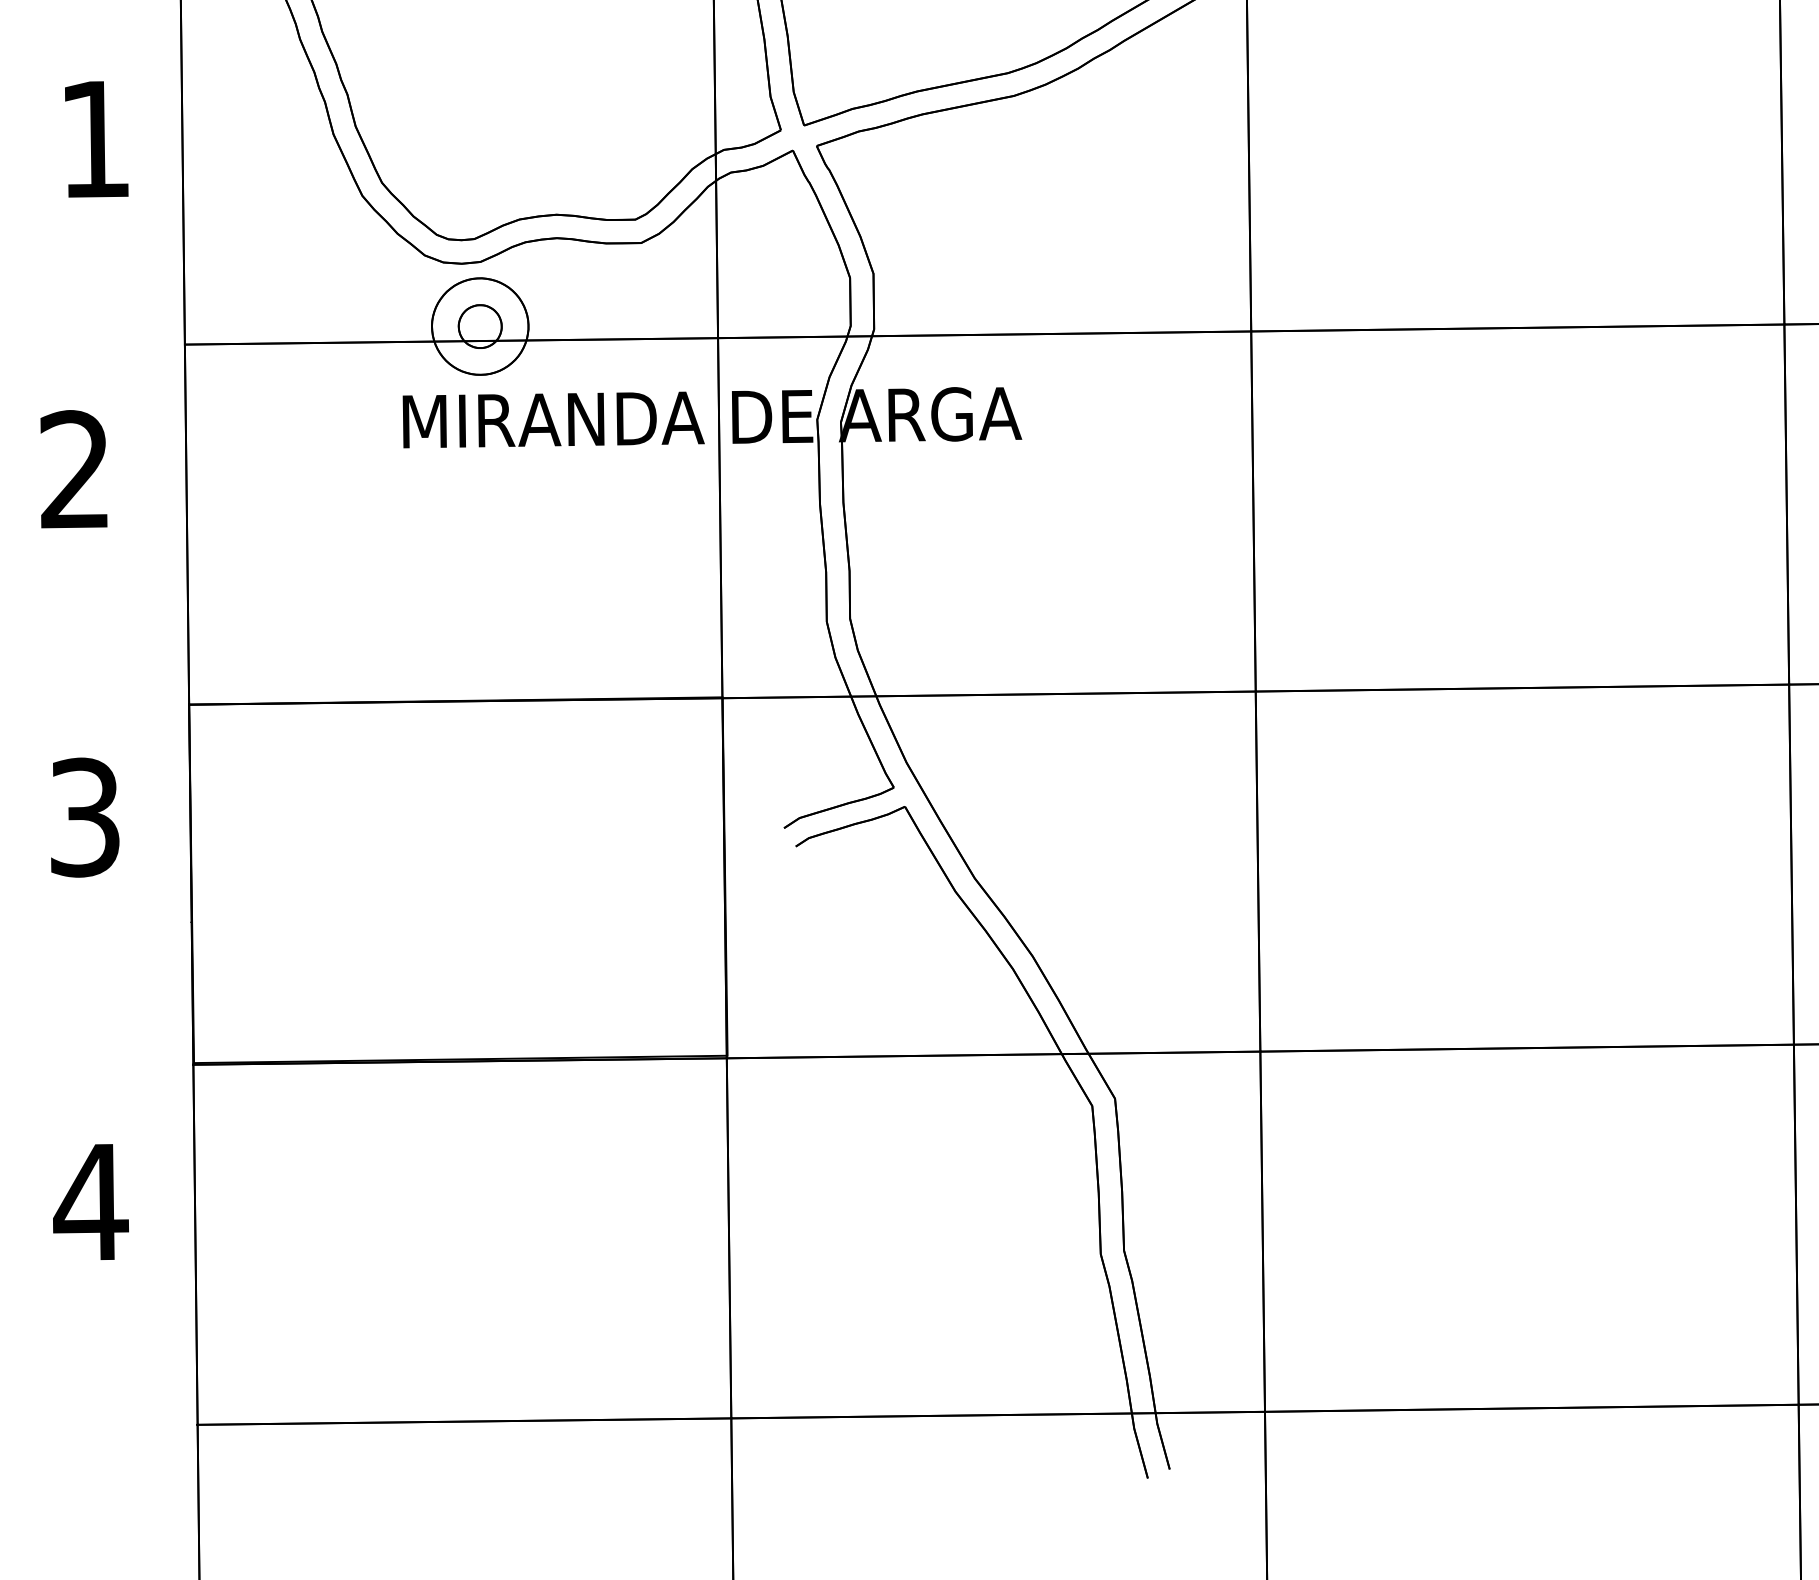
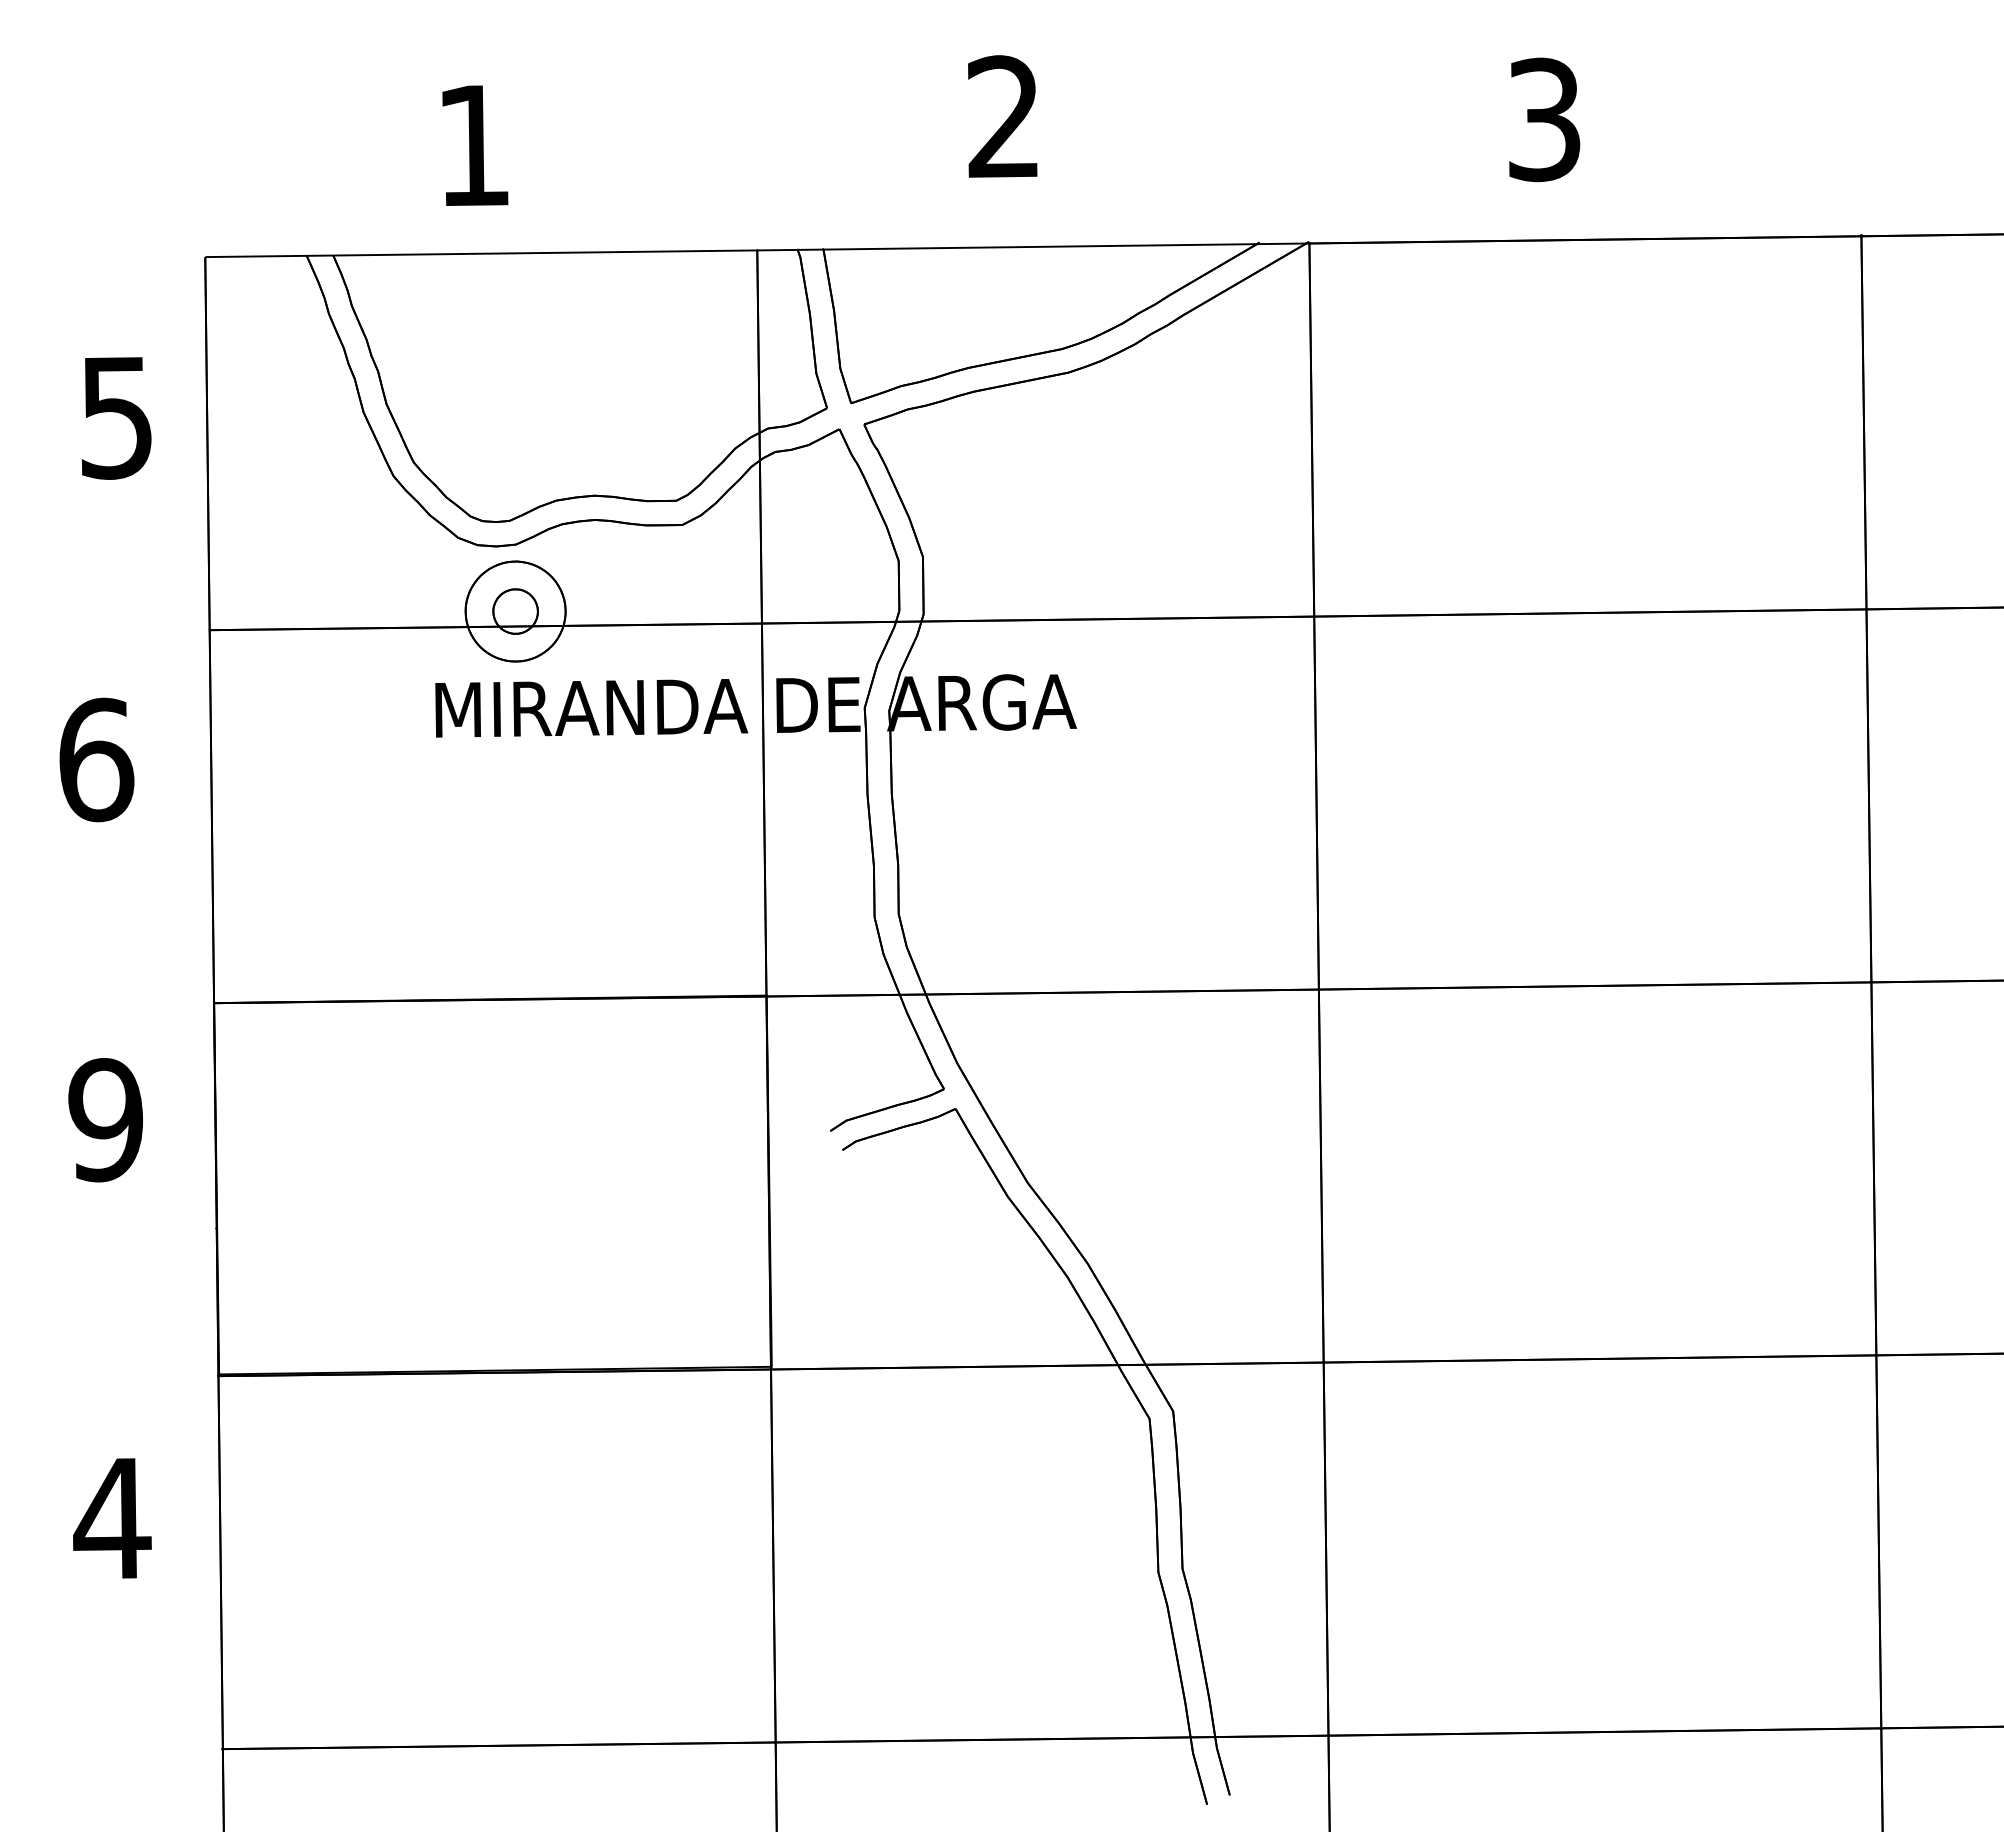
text: (94, 140) -> (116, 418), 1 -> 5
text: (75, 469) -> (96, 759), 2 -> 6
text: (84, 817) -> (105, 1120), 3 -> 9

